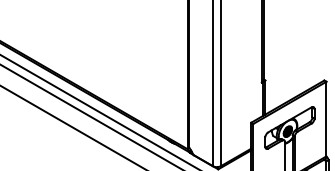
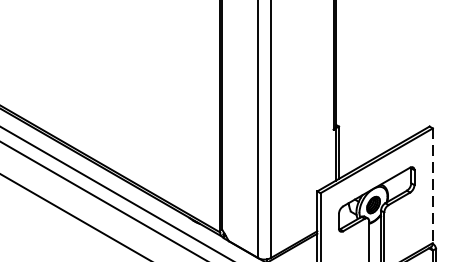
line: (326, 119) -> (432, 186), solid -> dashed

